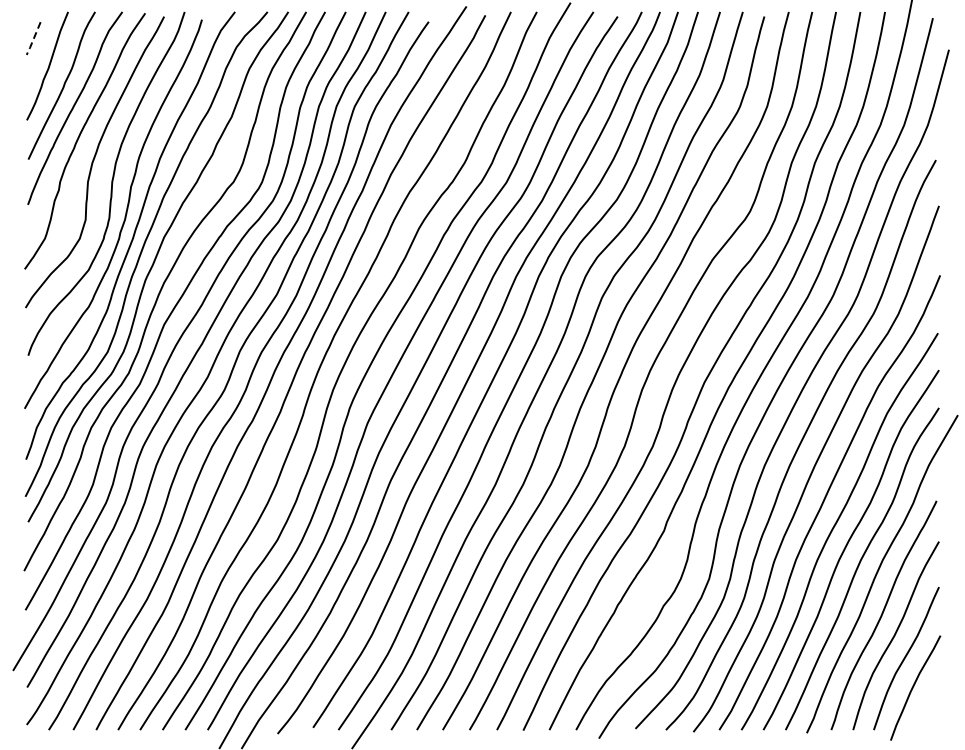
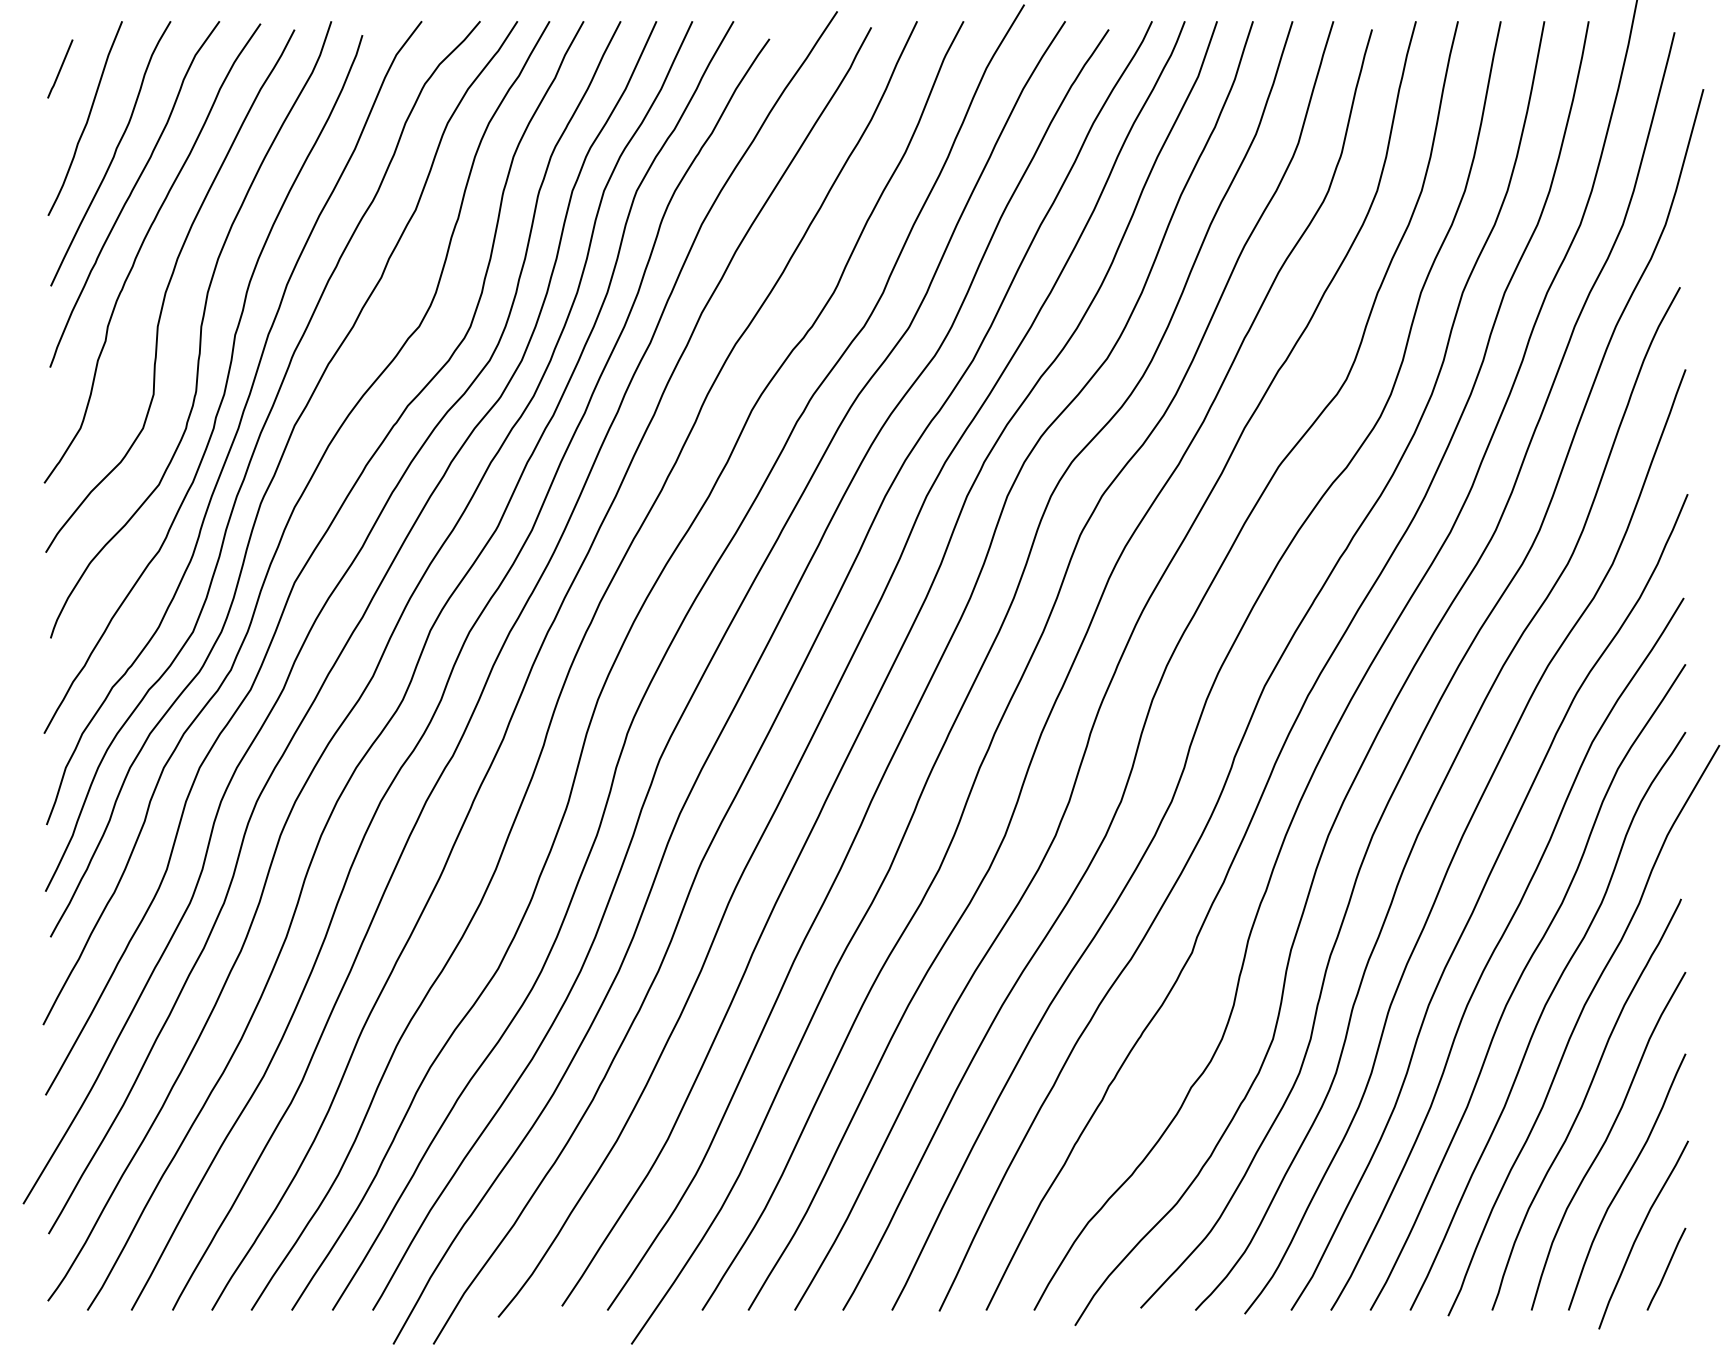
line: (33, 40) -> (59, 72), dashed -> solid
line: (928, 707) -> (1666, 1269), added

